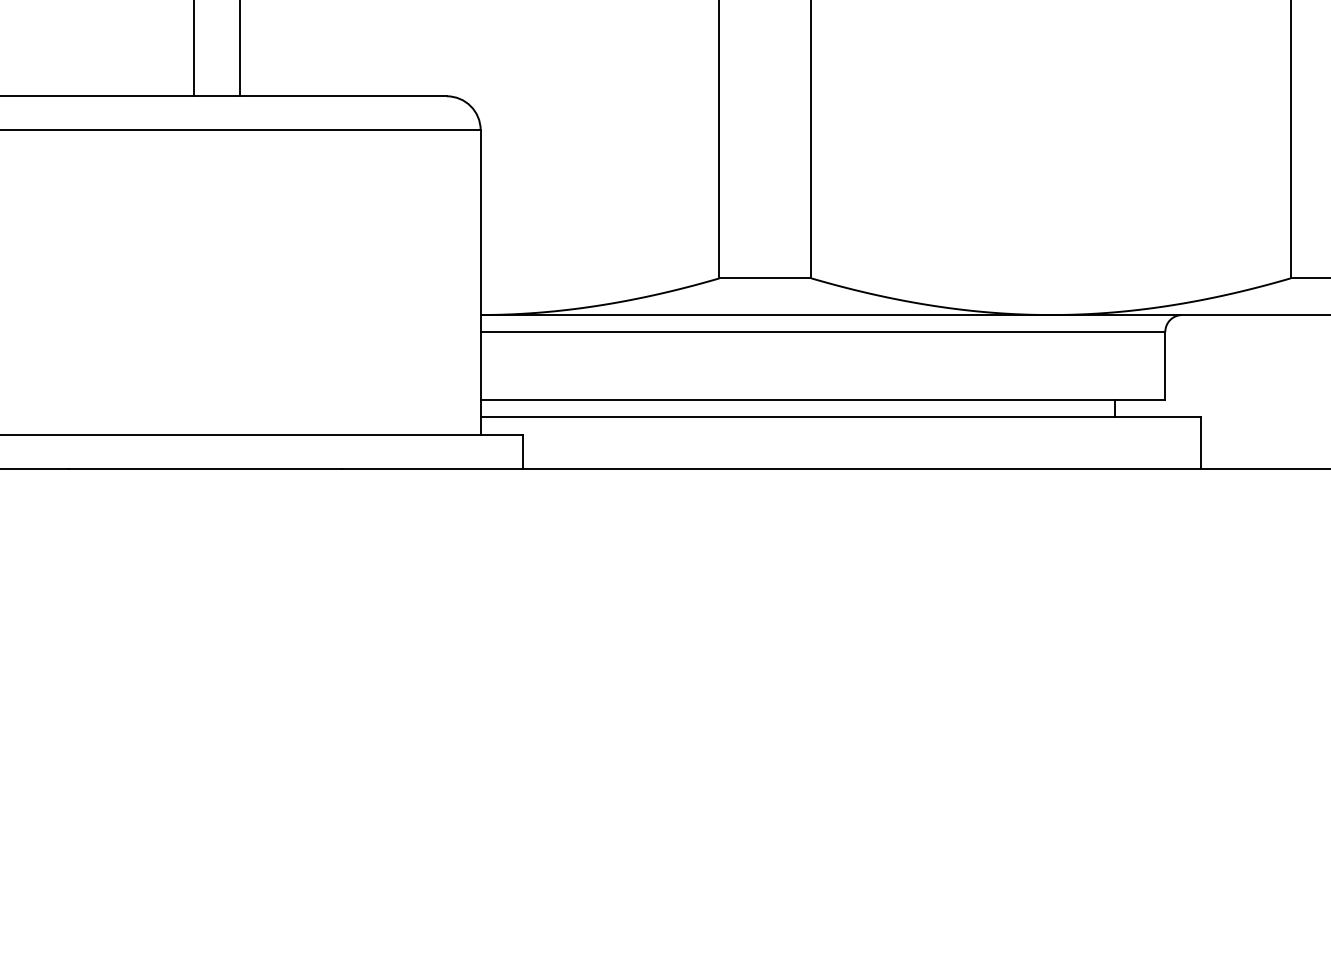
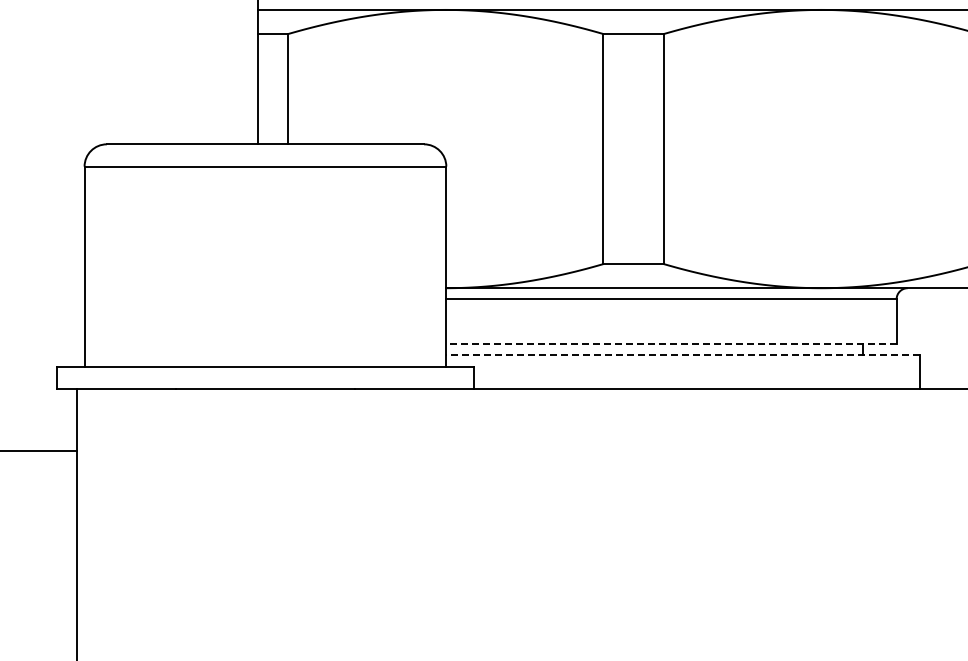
line: (821, 399) -> (670, 343), solid -> dashed
line: (841, 415) -> (683, 354), solid -> dashed

